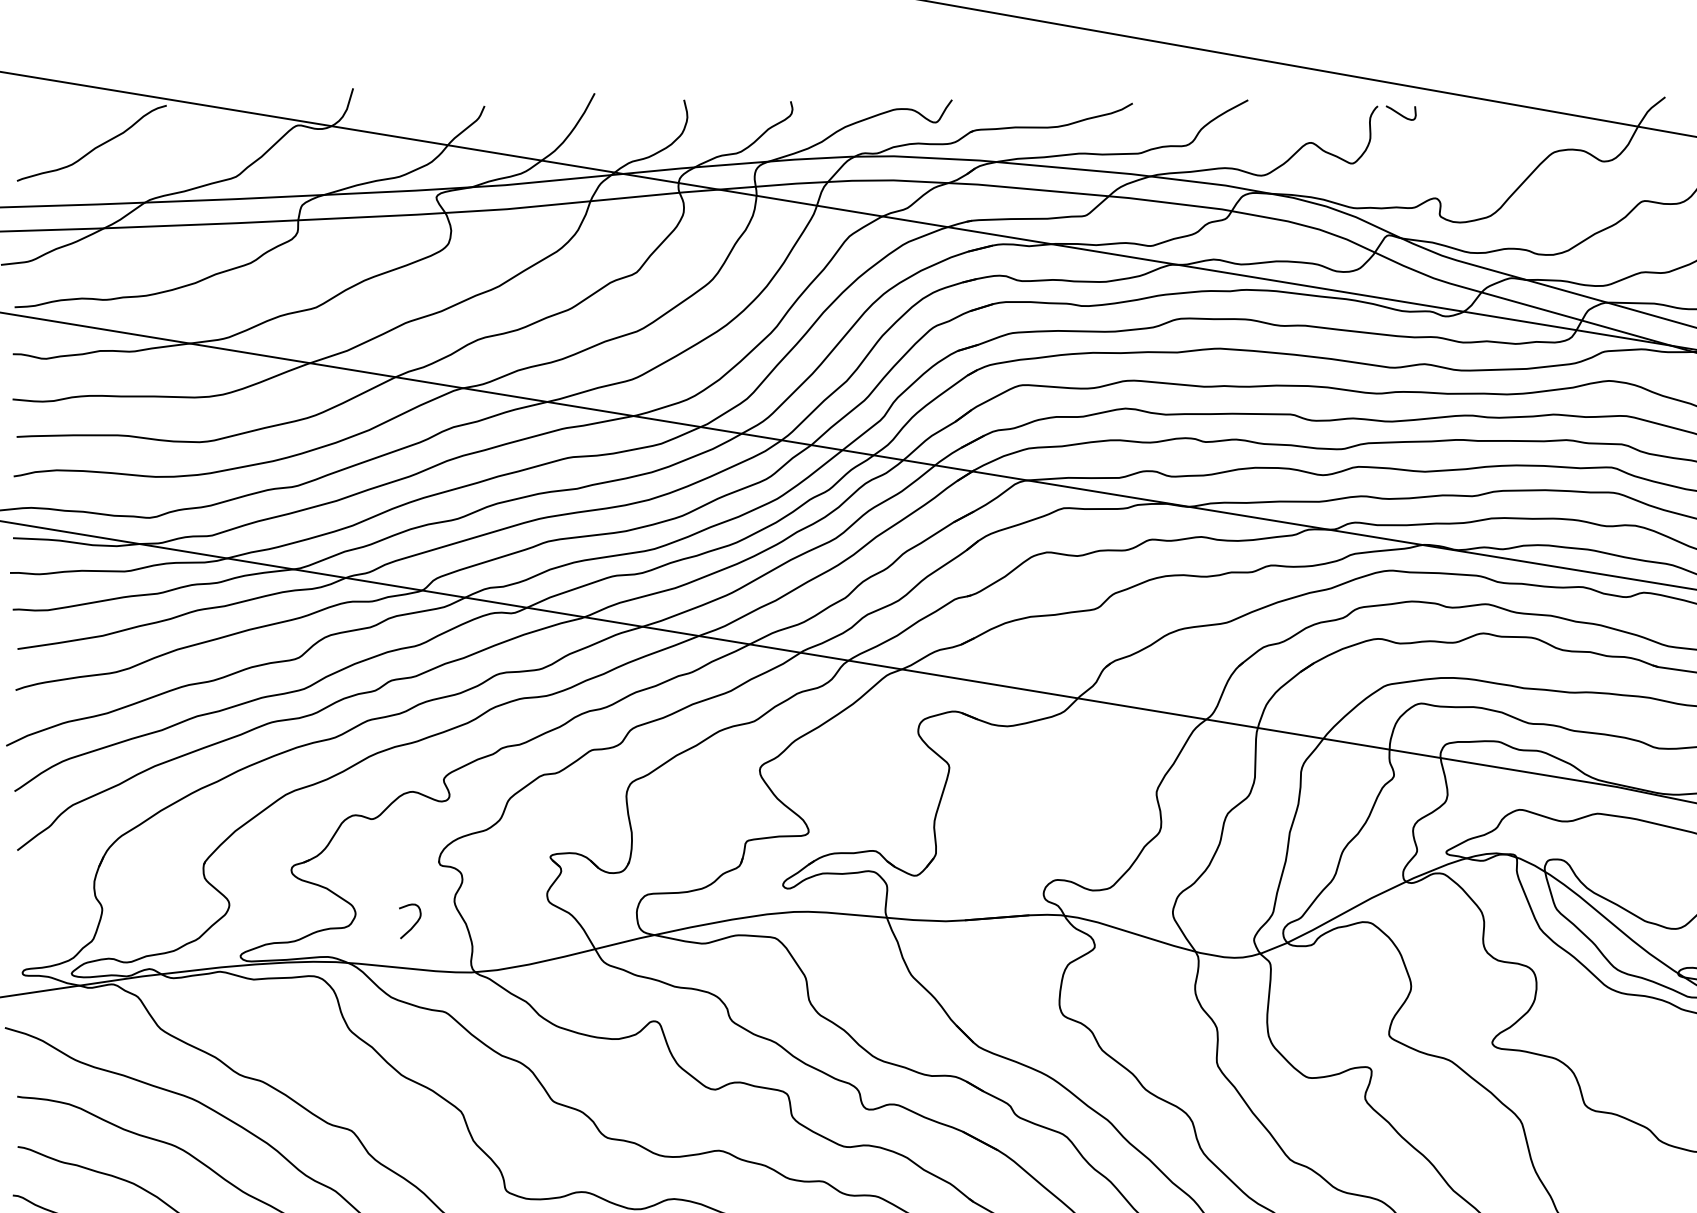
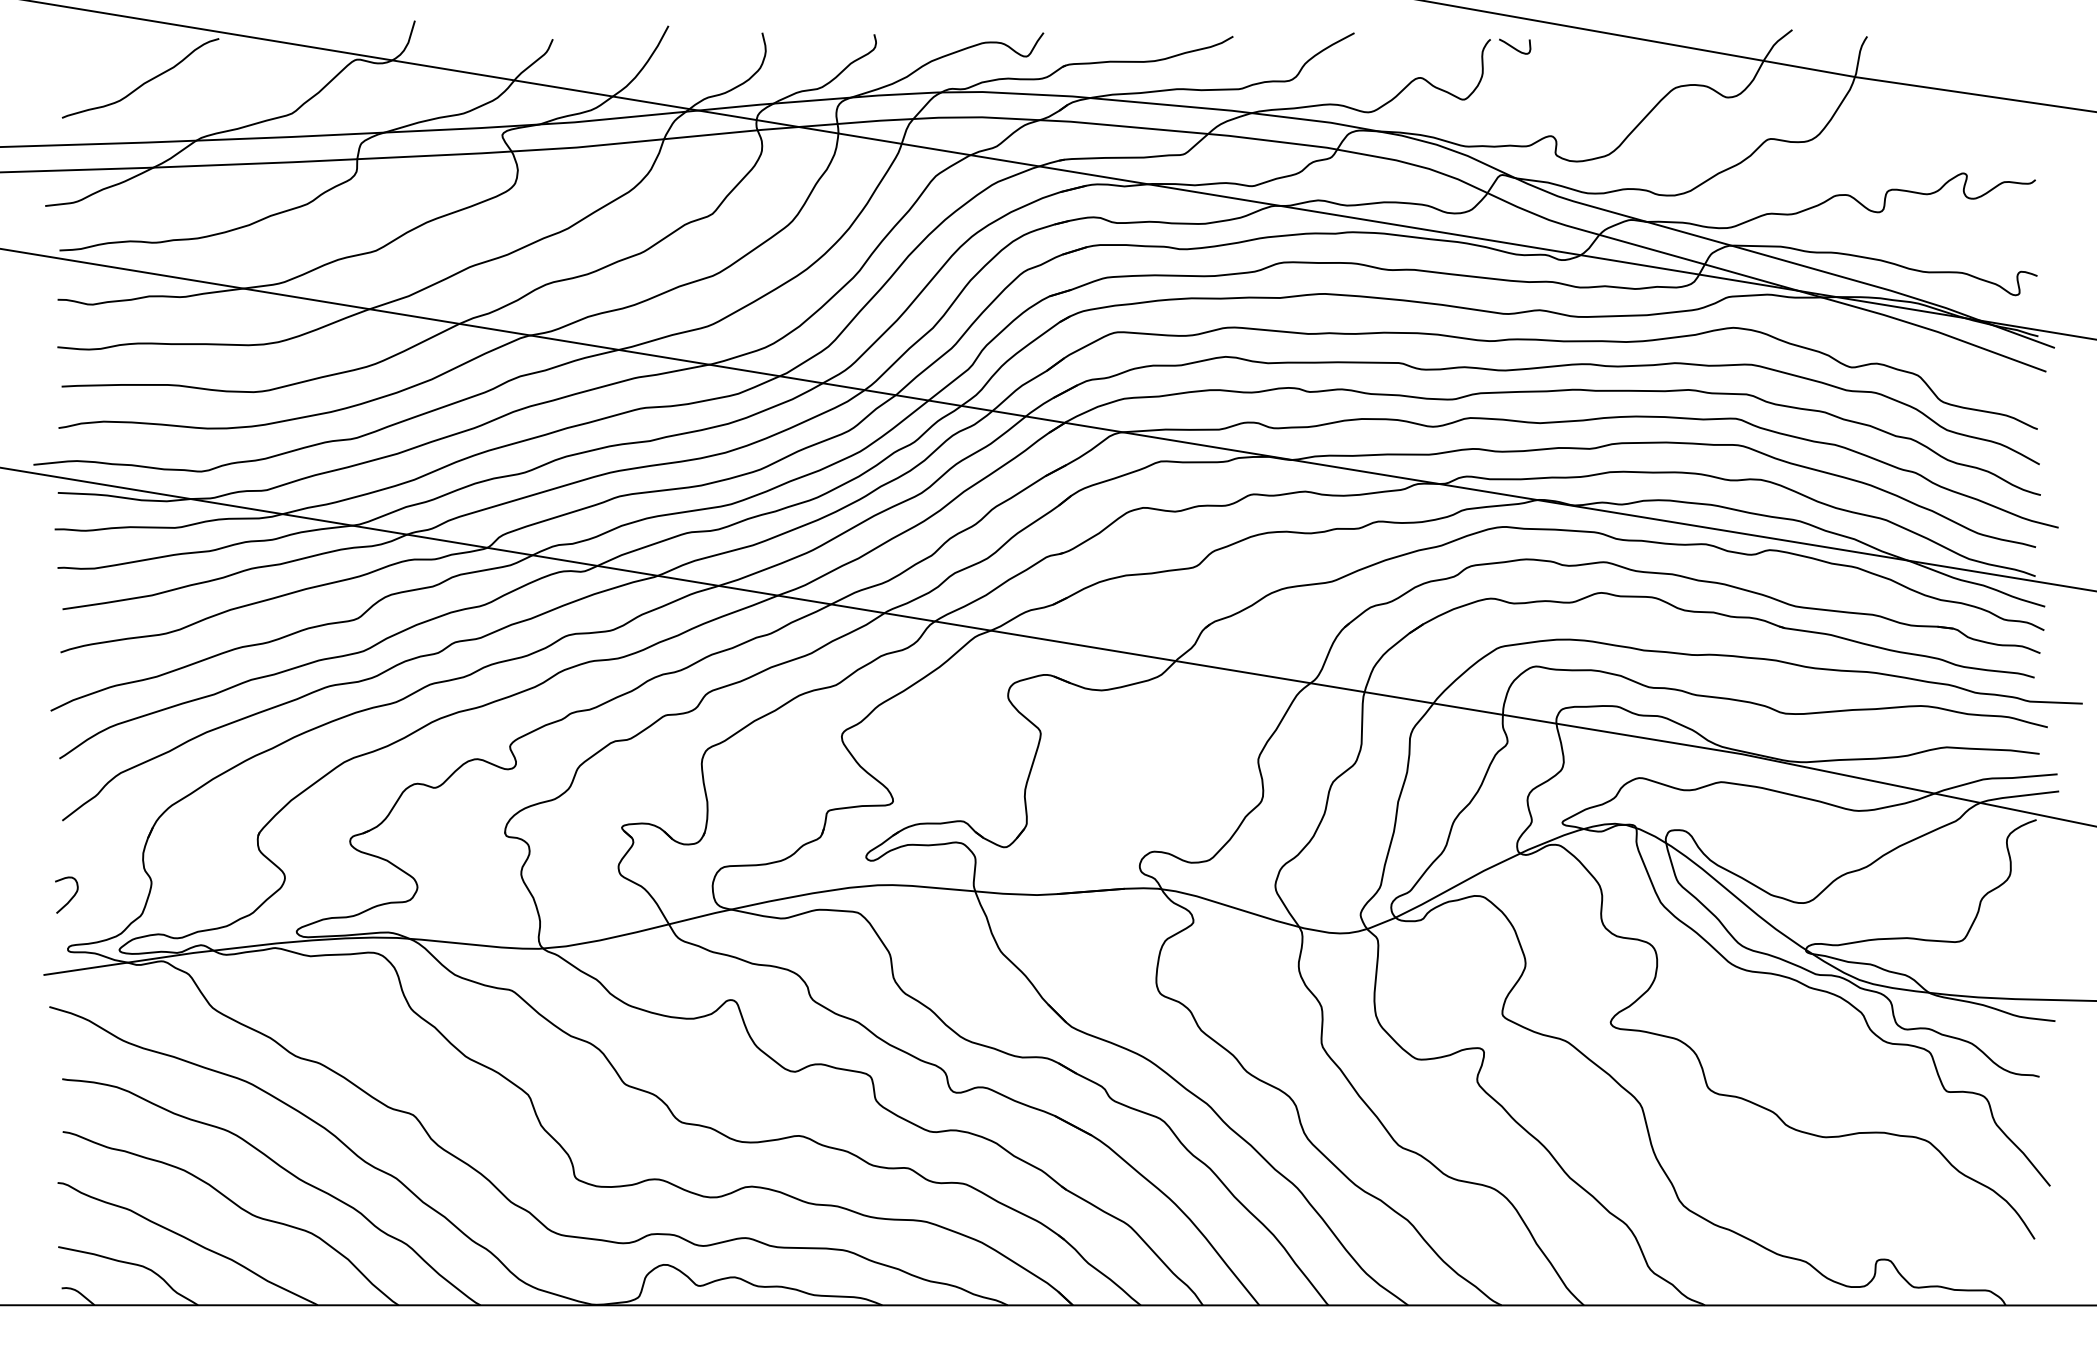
curve: (413, 924) -> (70, 898), moved

